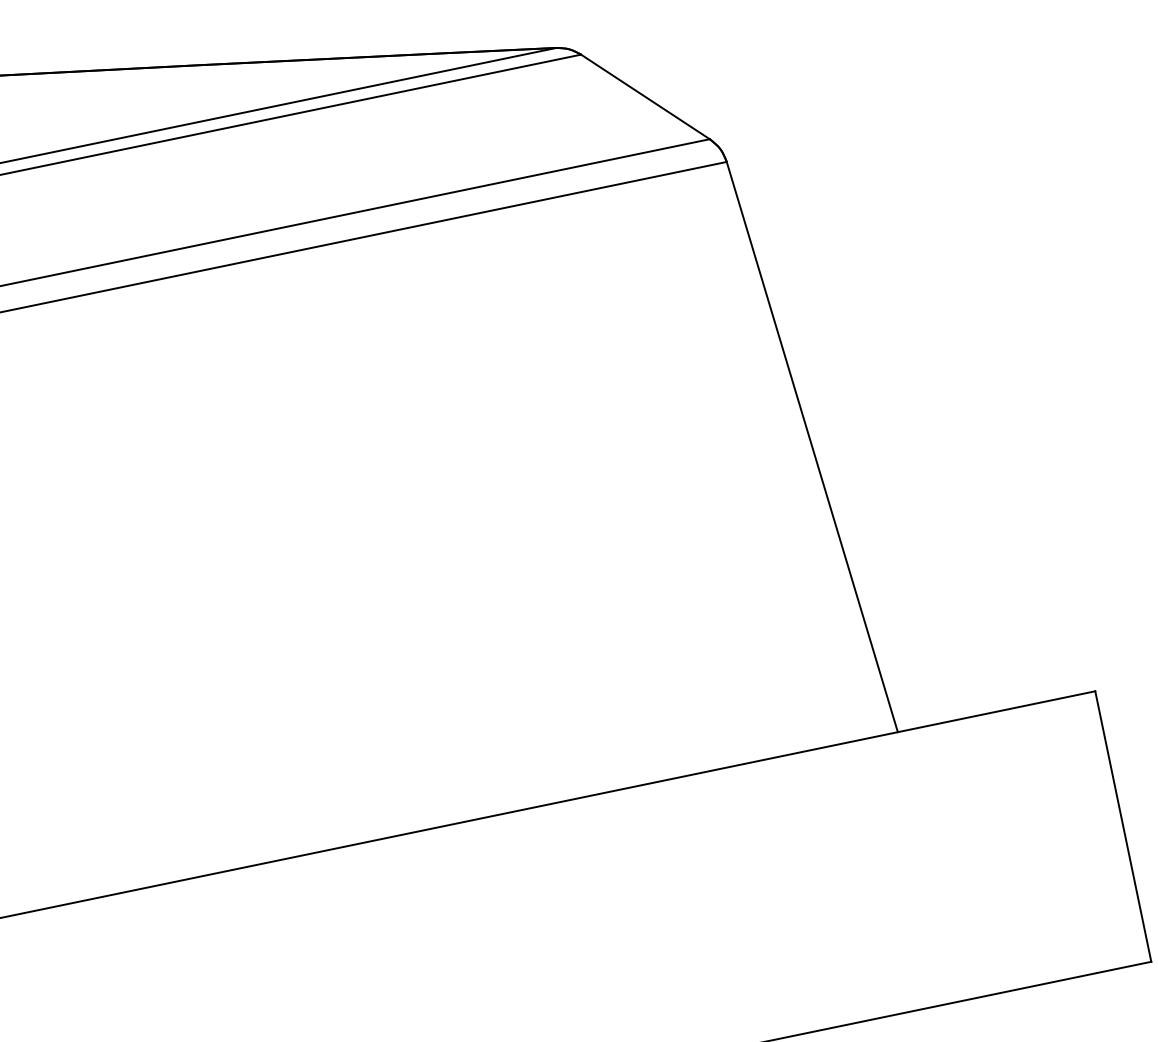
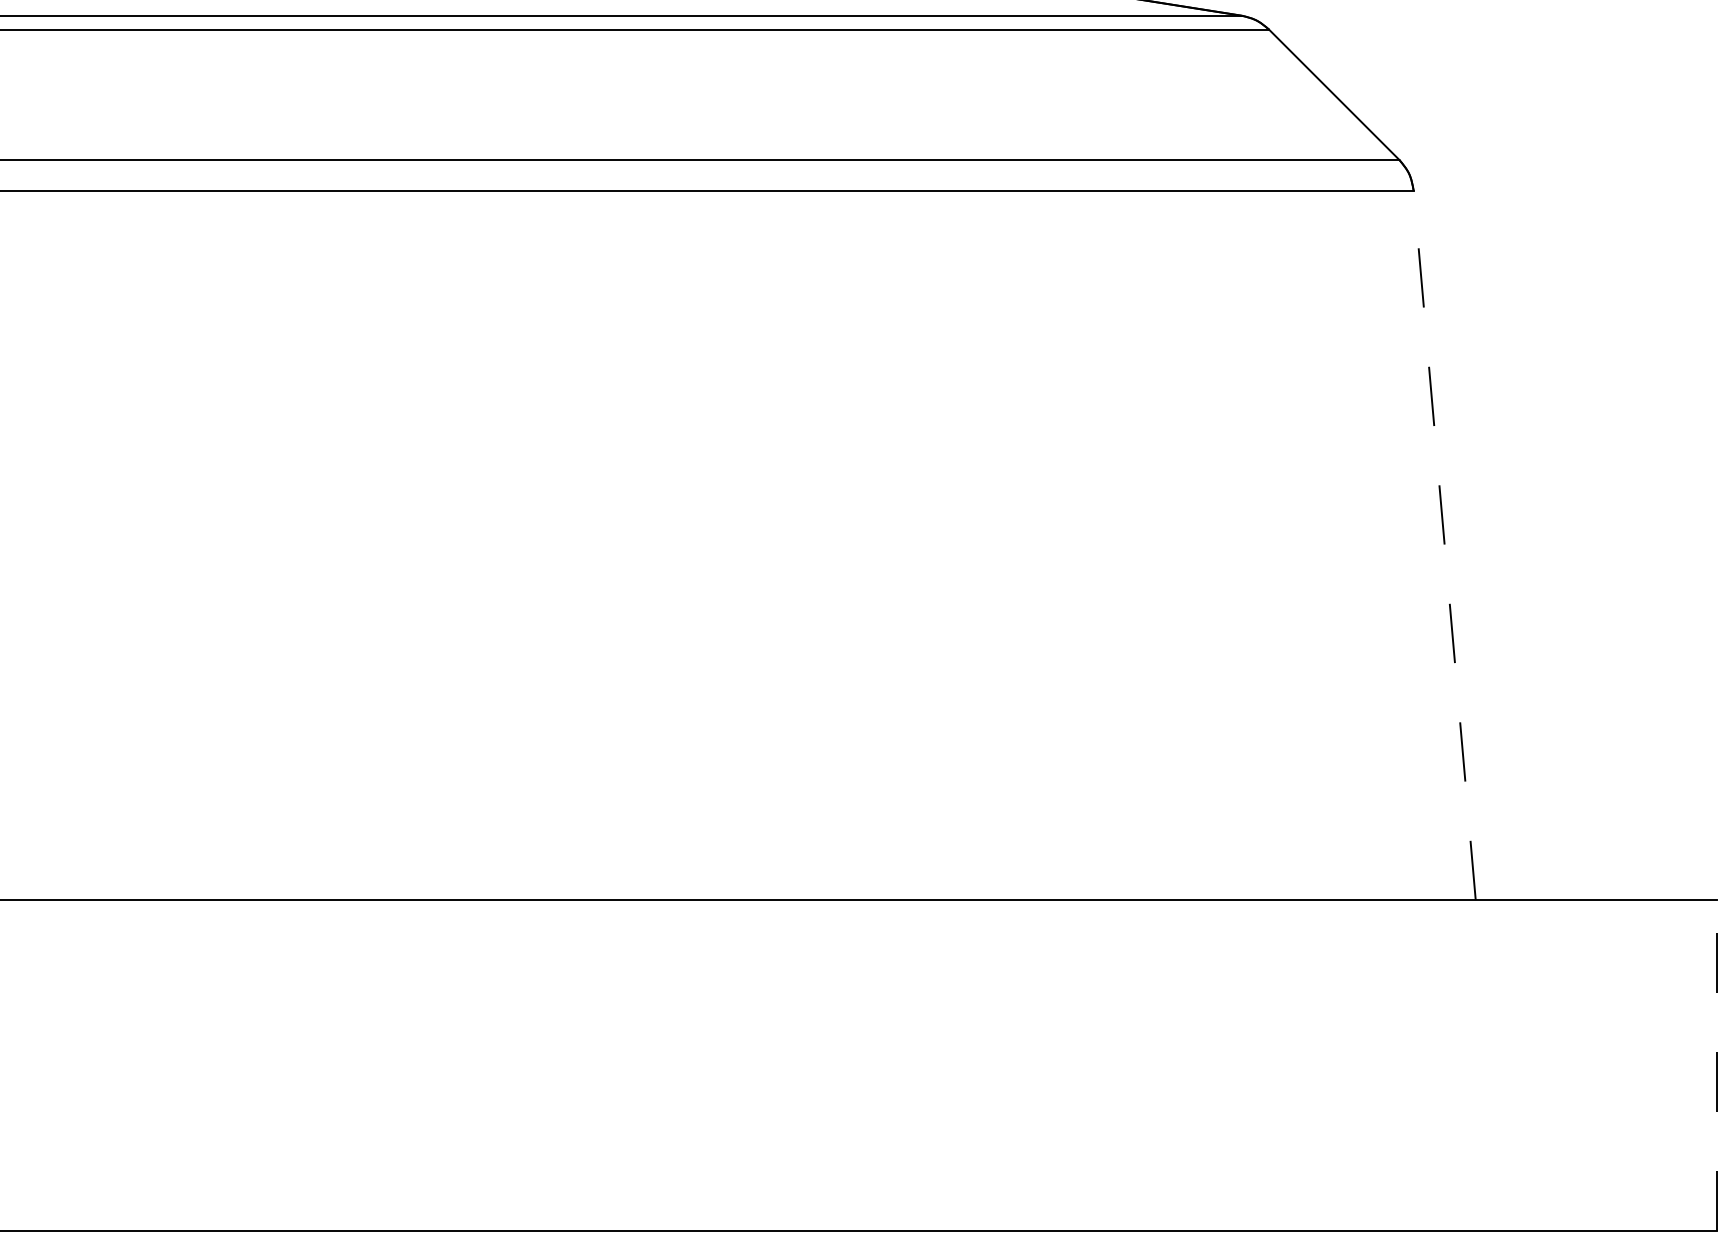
line: (812, 446) -> (1444, 544), solid -> dashed
line: (1122, 825) -> (1716, 1064), solid -> dashed

